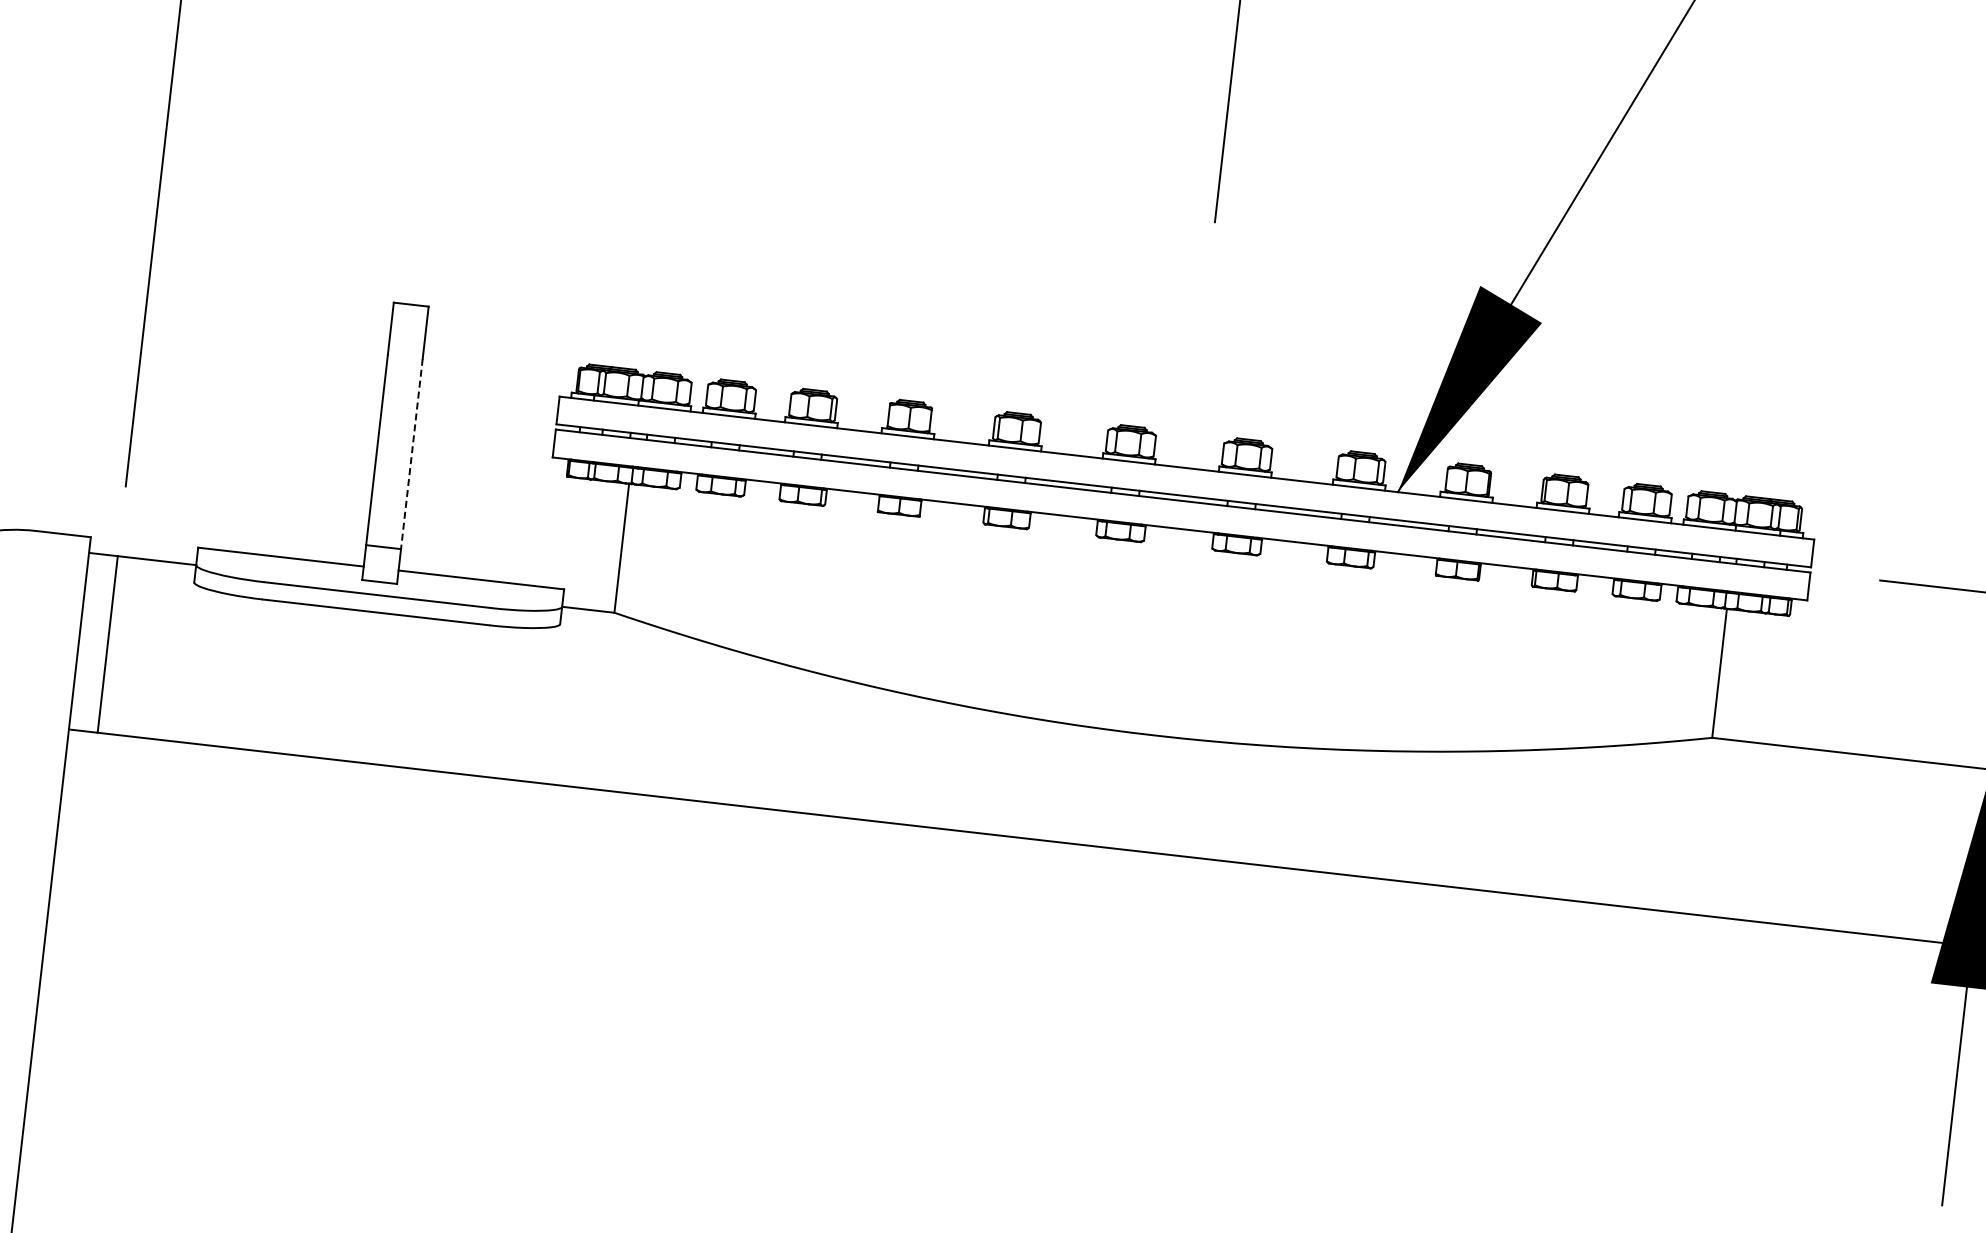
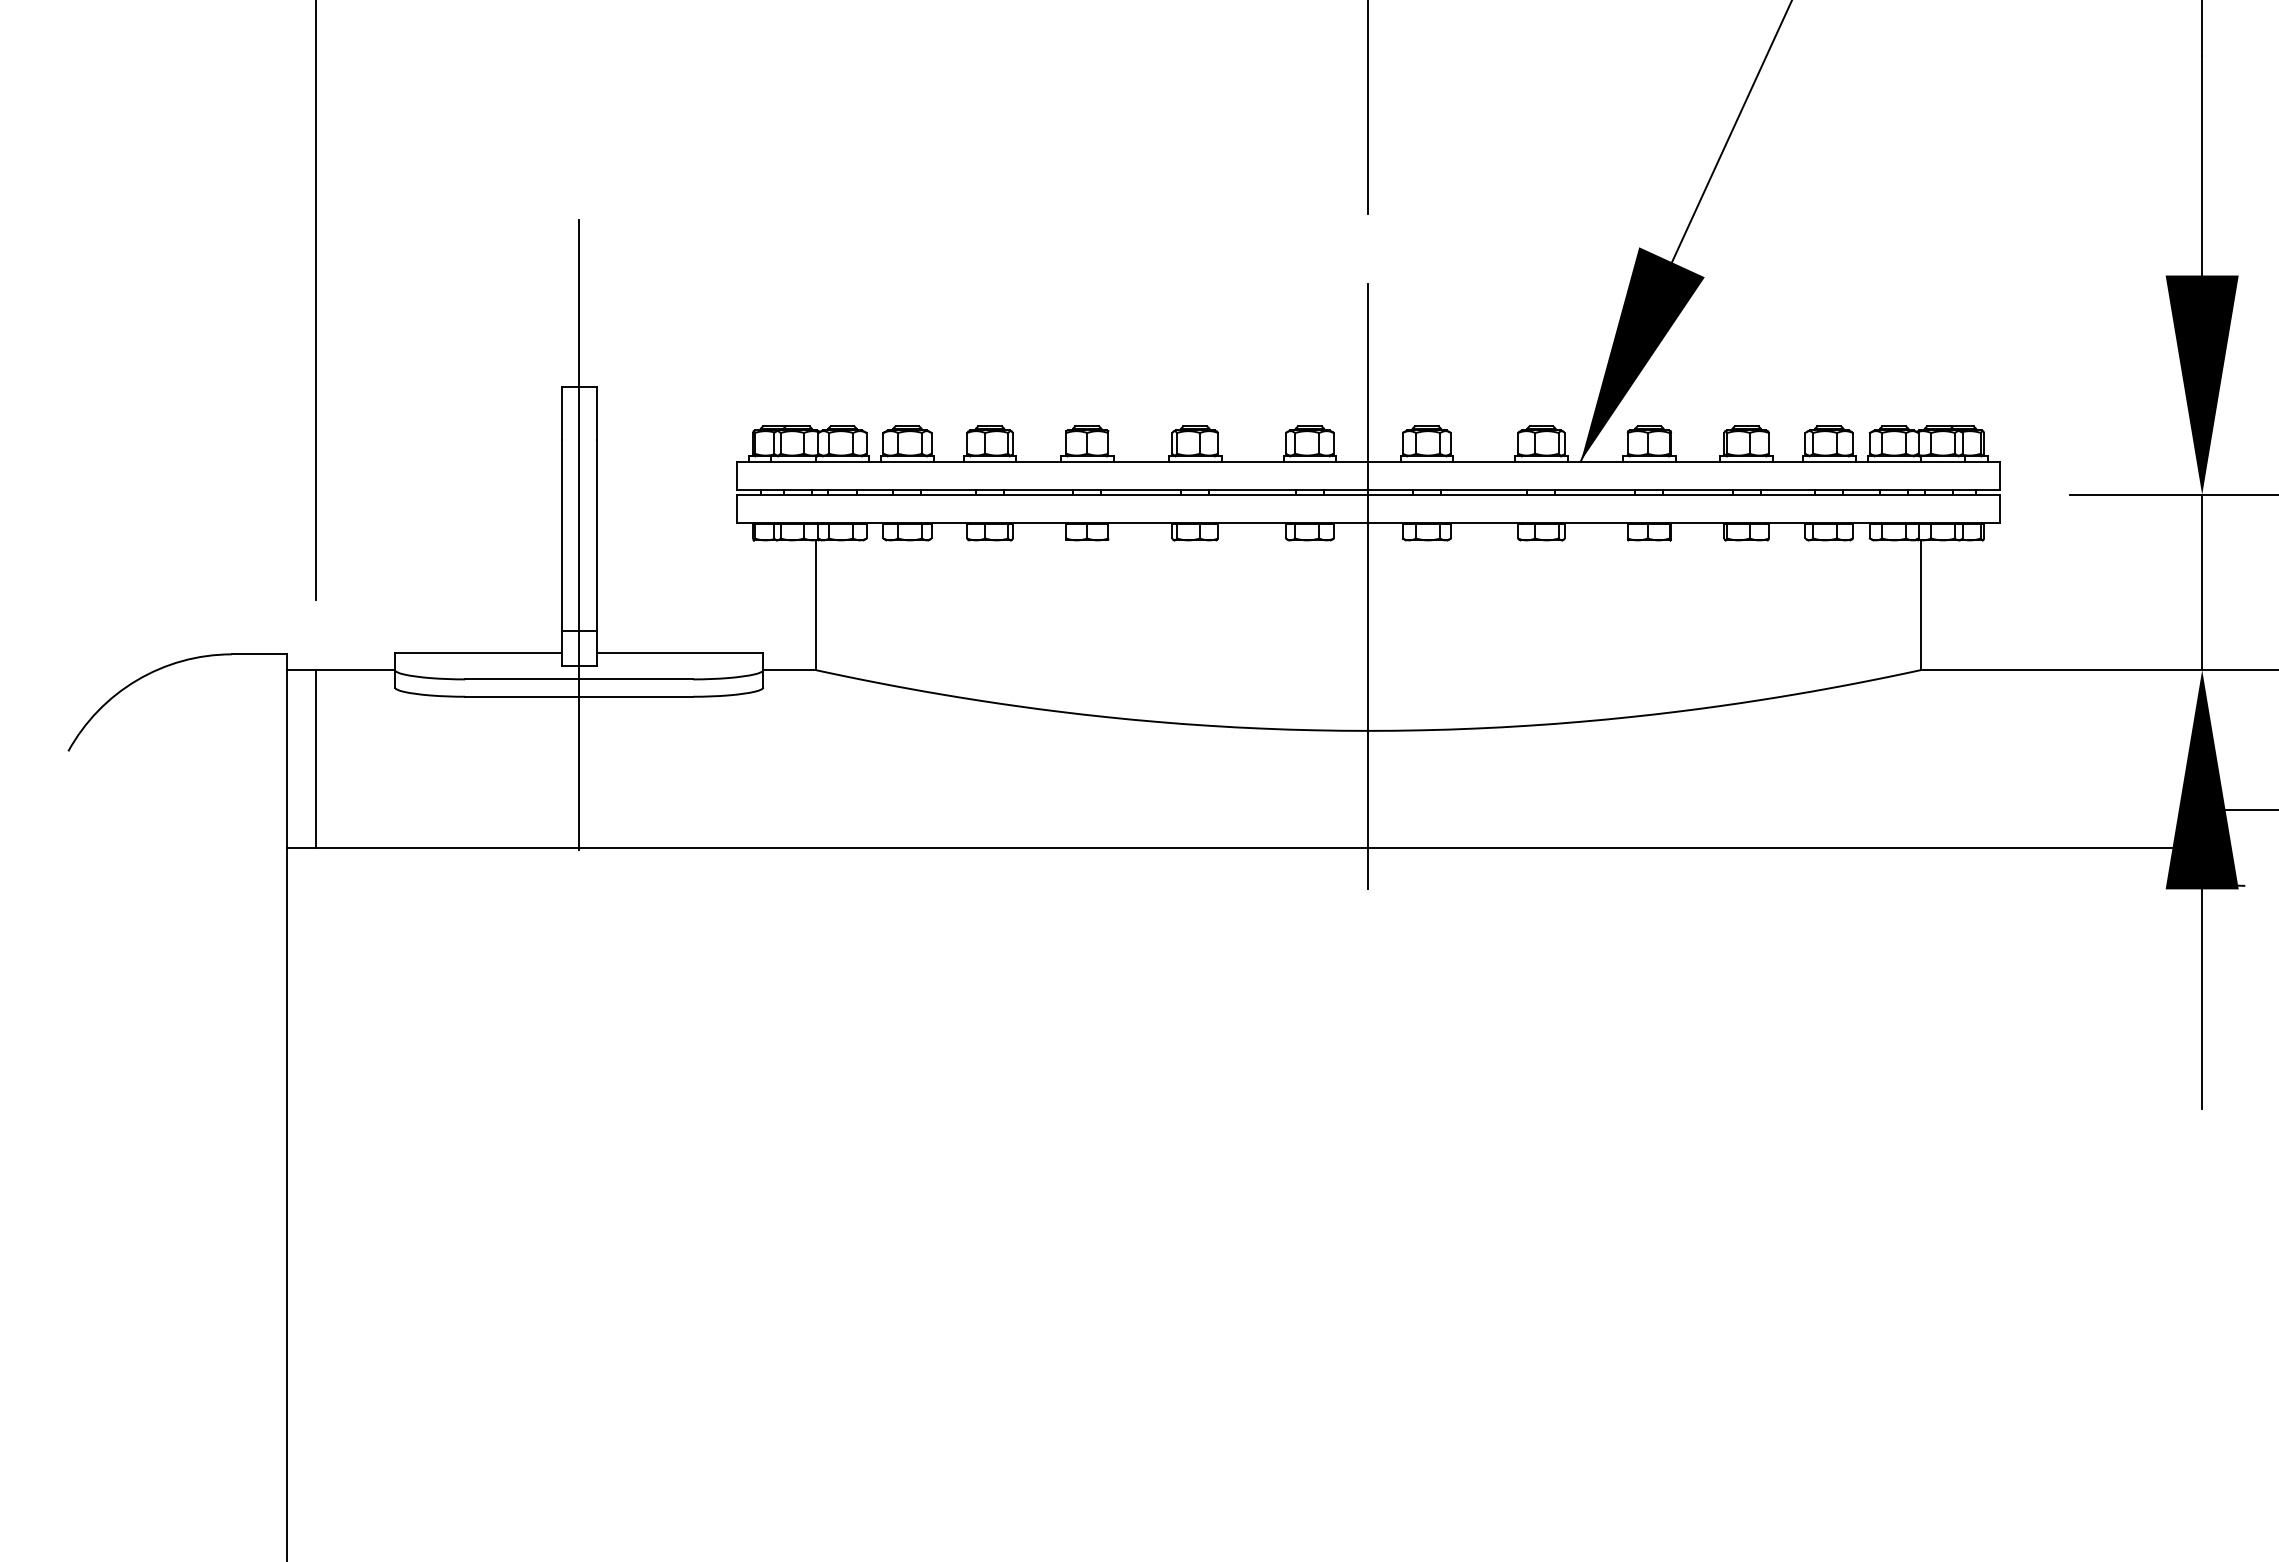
line: (394, 452) -> (579, 535), added
line: (411, 454) -> (596, 535), dashed -> solid
line: (1172, 592) -> (1368, 586), added

